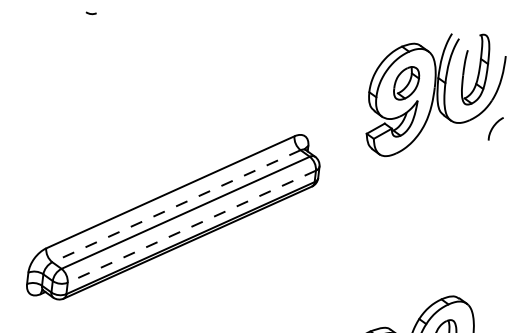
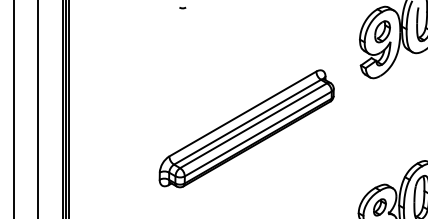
line: (176, 206) -> (247, 122), dashed -> solid
line: (192, 225) -> (258, 133), dashed -> solid

